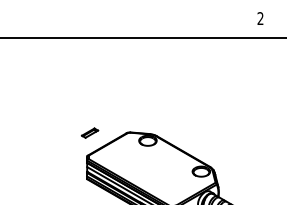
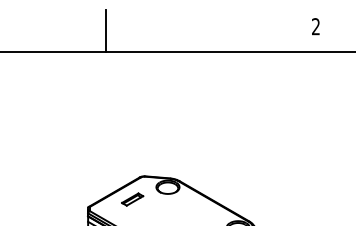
line: (100, 21) -> (105, 30), added
part: (89, 132) -> (131, 198), moved

